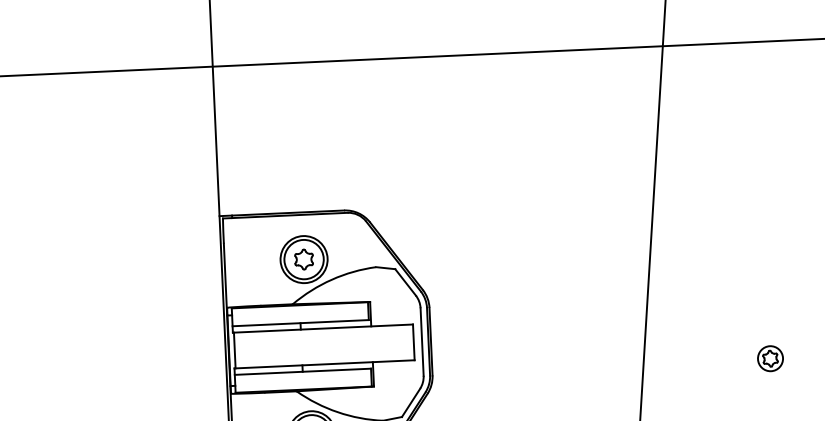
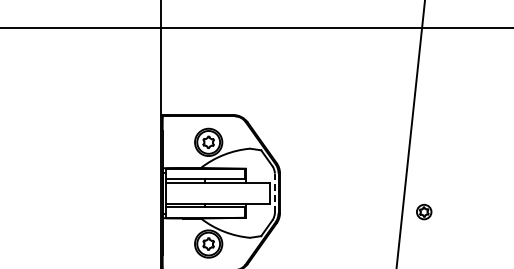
line: (421, 342) -> (274, 193), solid -> dashed
part: (770, 357) -> (424, 211), moved

